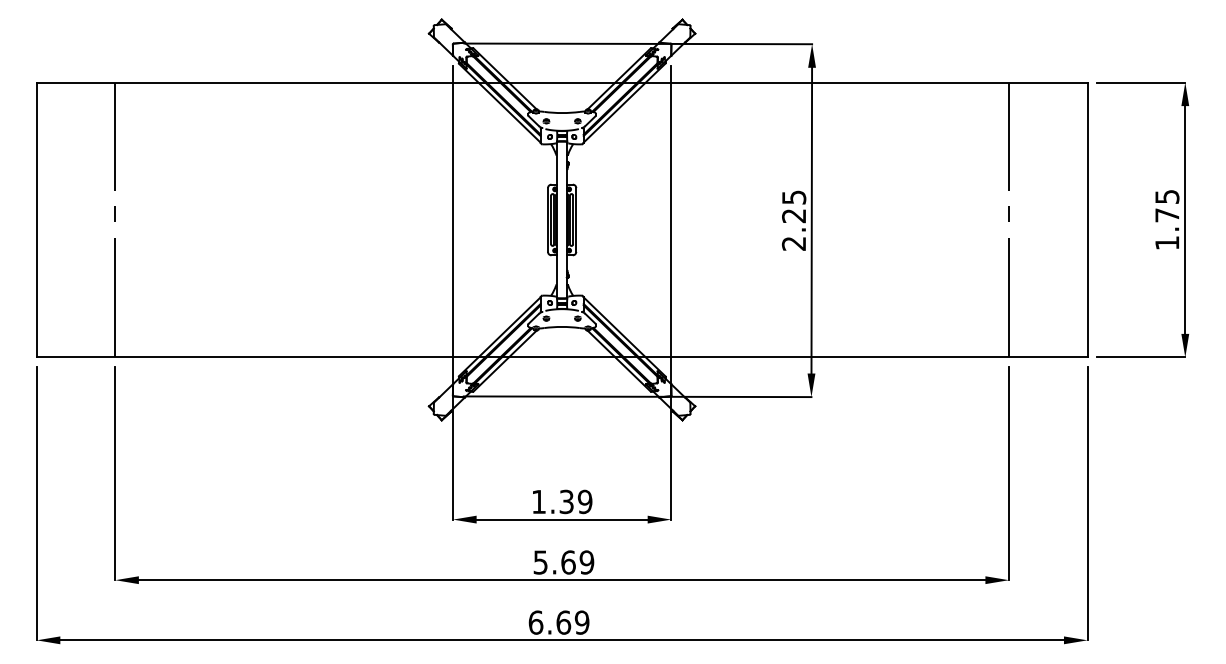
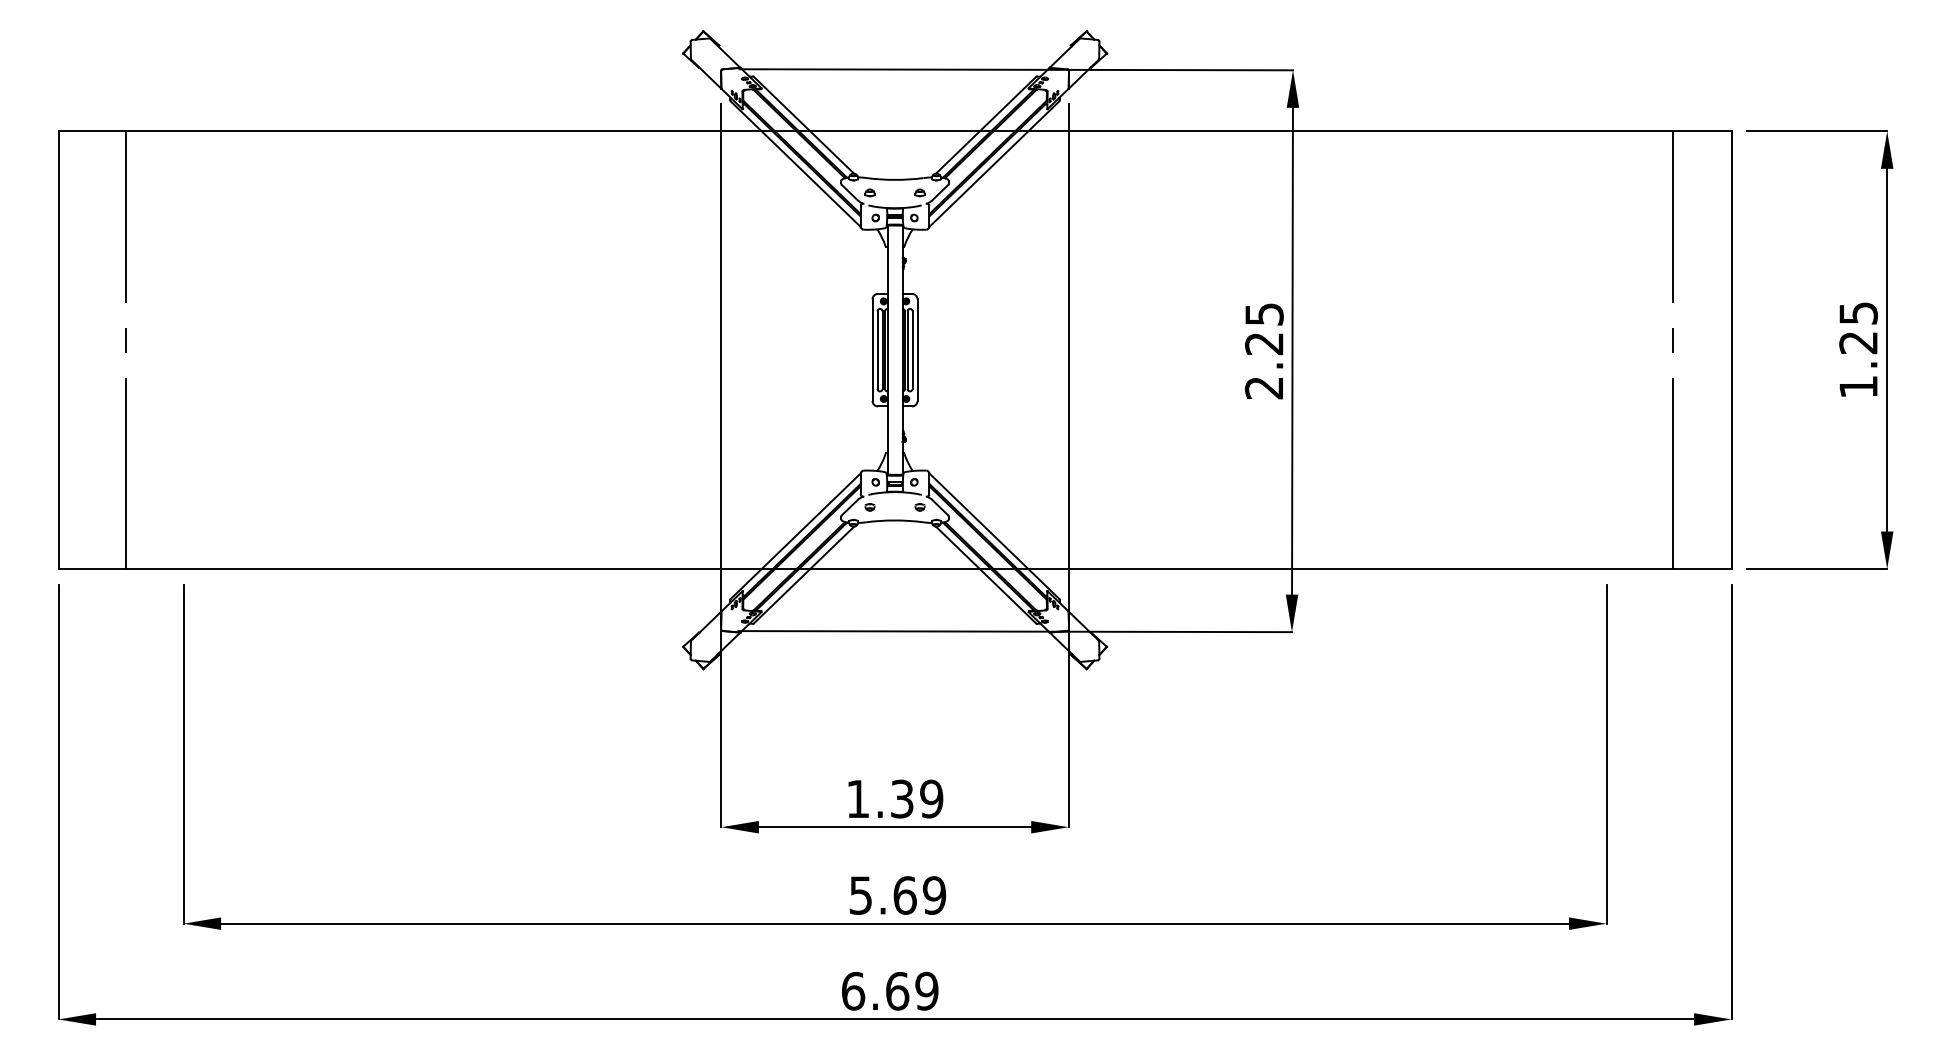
text: (1167, 215) -> (1858, 343), 1.75 -> 1.25
line: (115, 219) -> (126, 349), moved
line: (1008, 219) -> (1672, 349), moved

